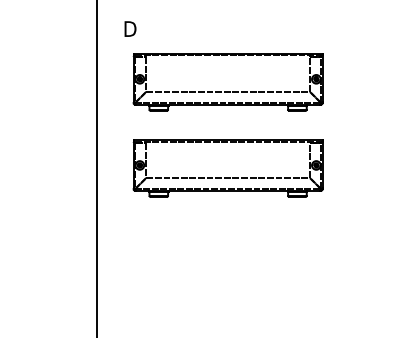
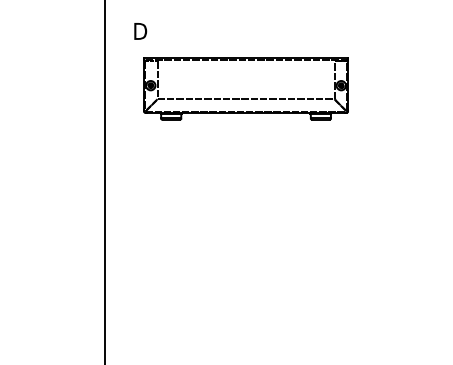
part: (227, 168) -> (245, 181), removed

